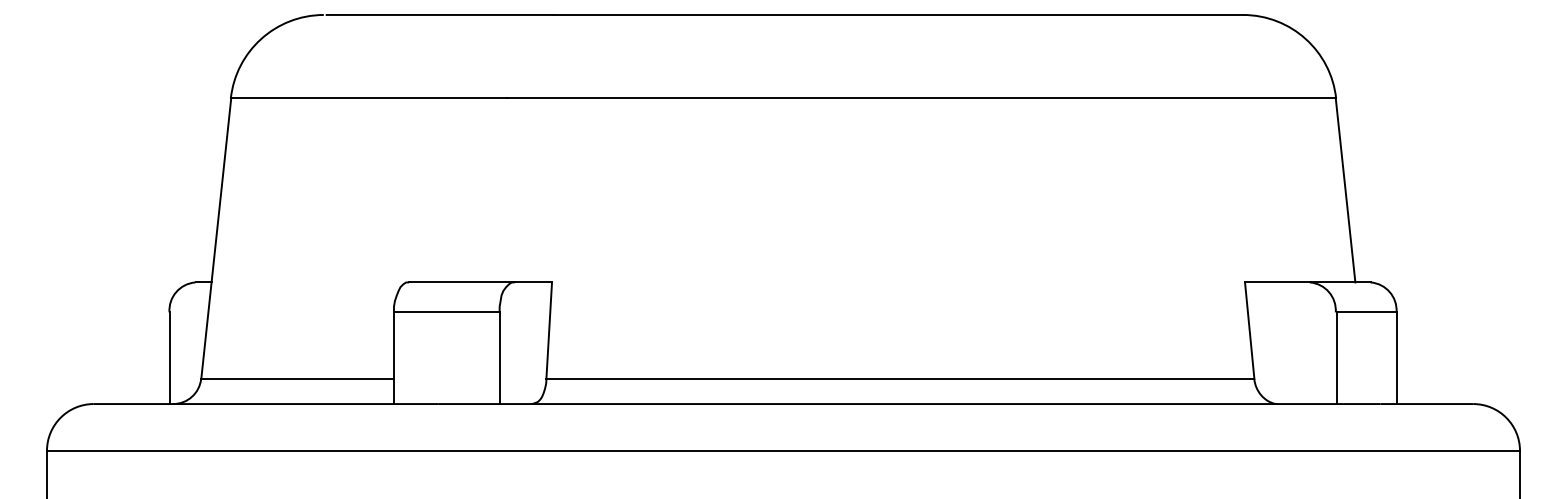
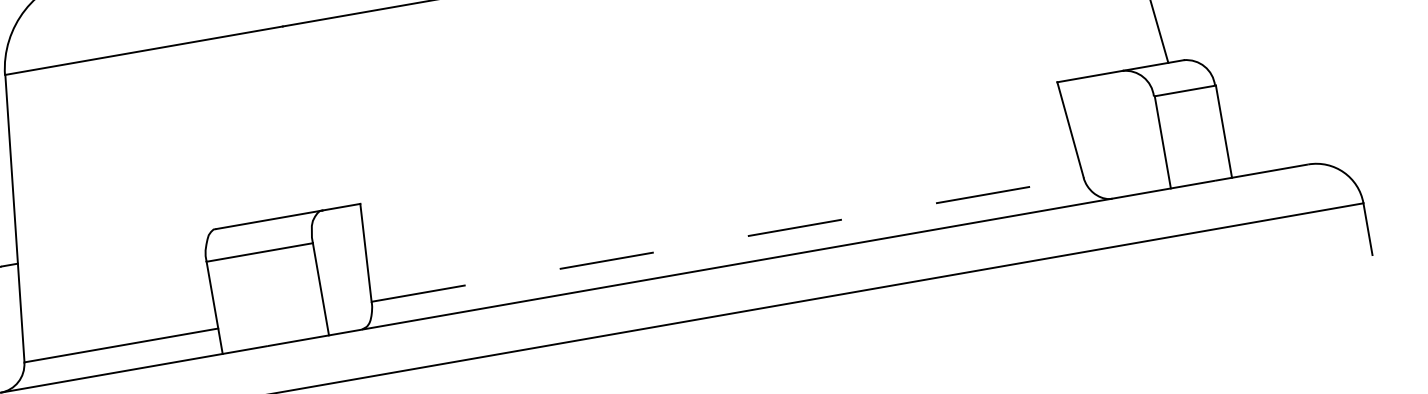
line: (900, 378) -> (727, 239), solid -> dashed

